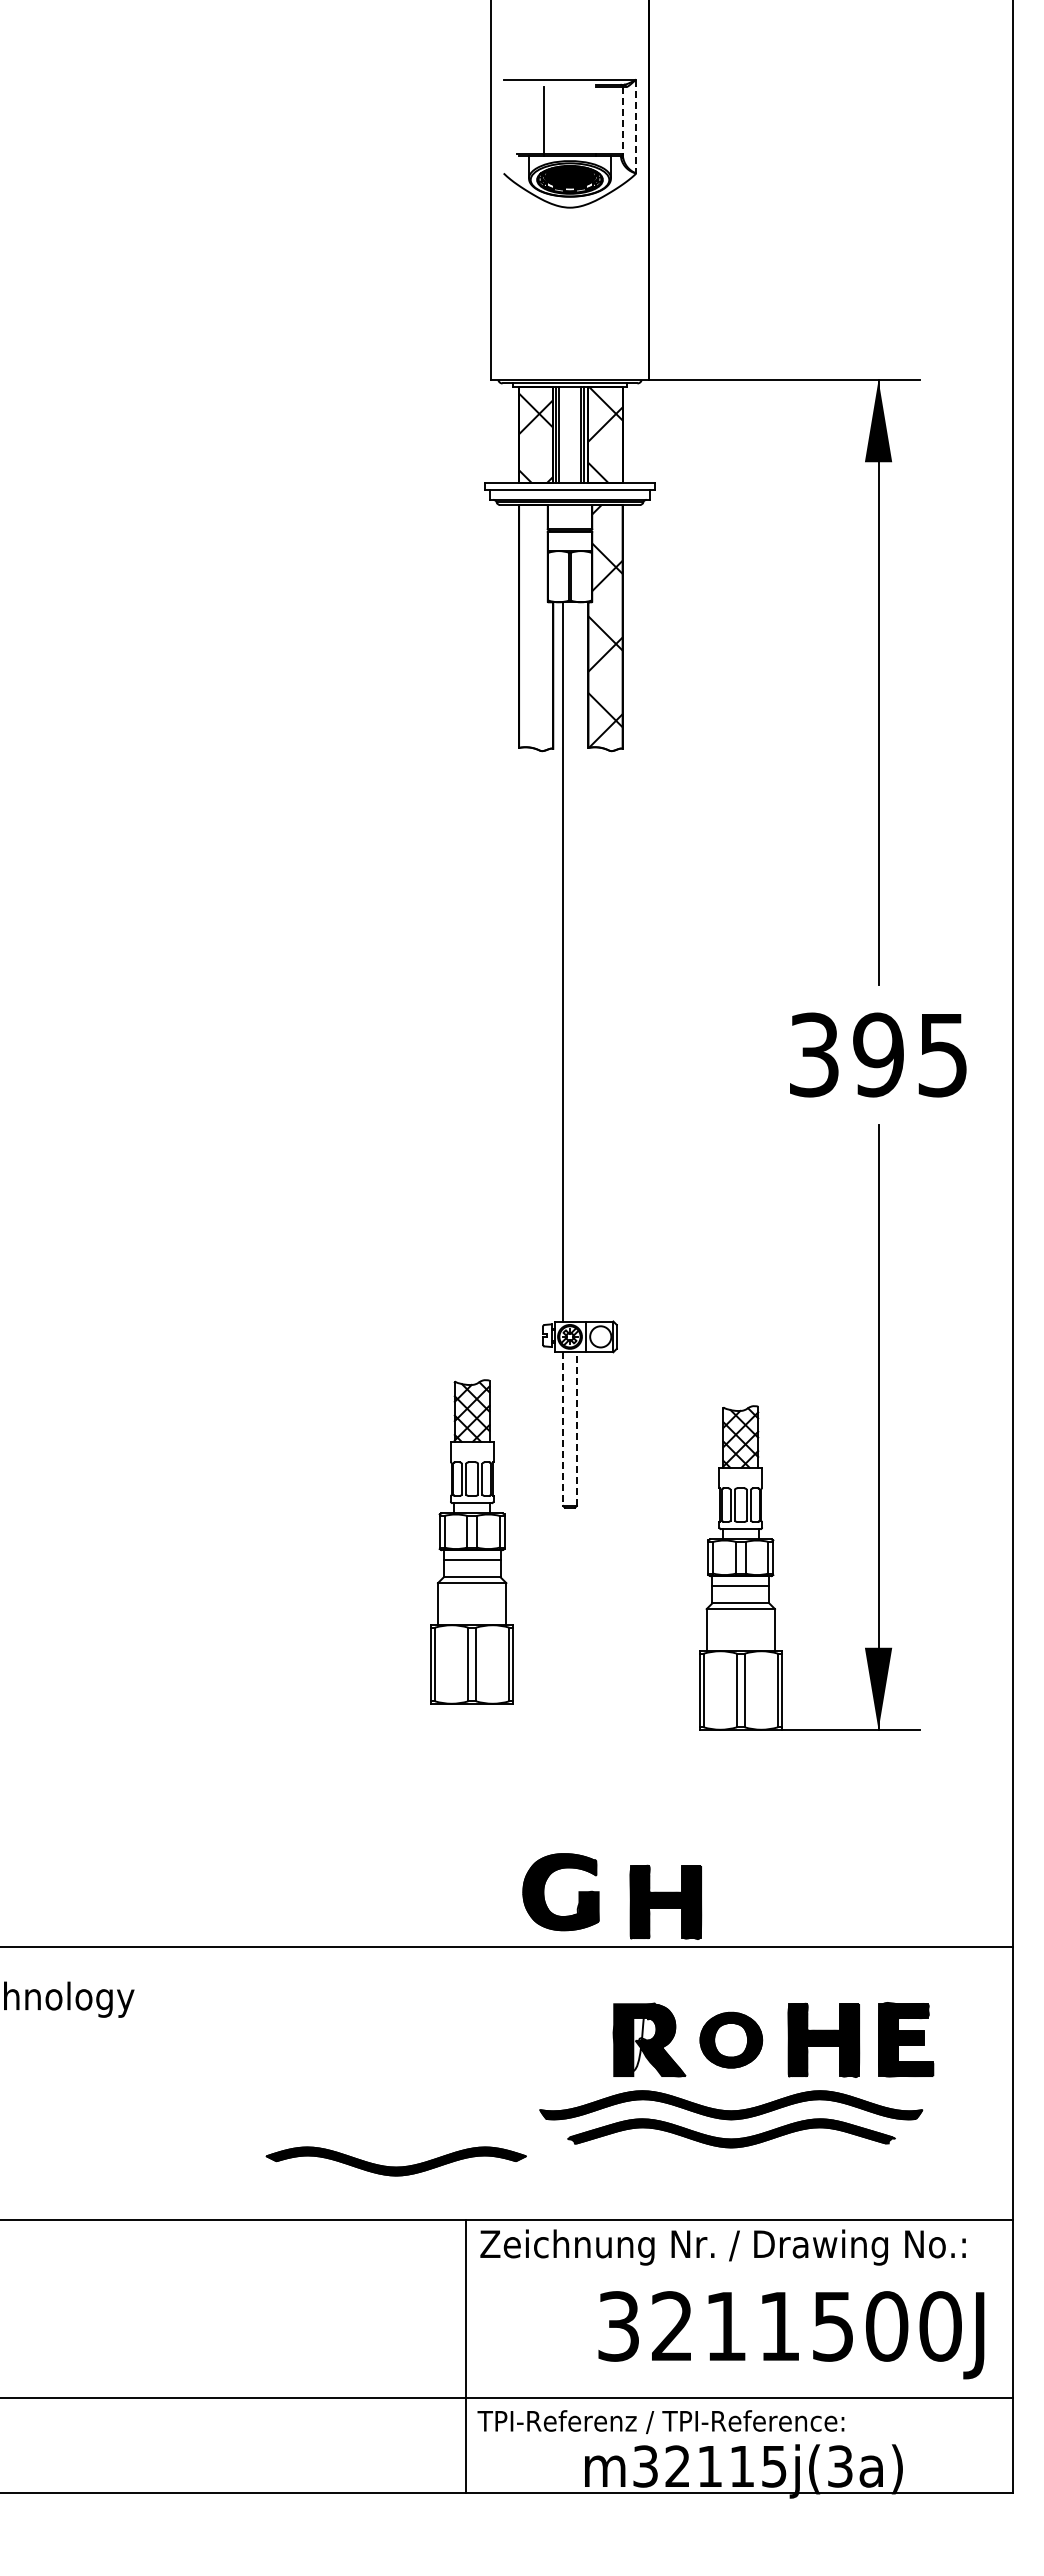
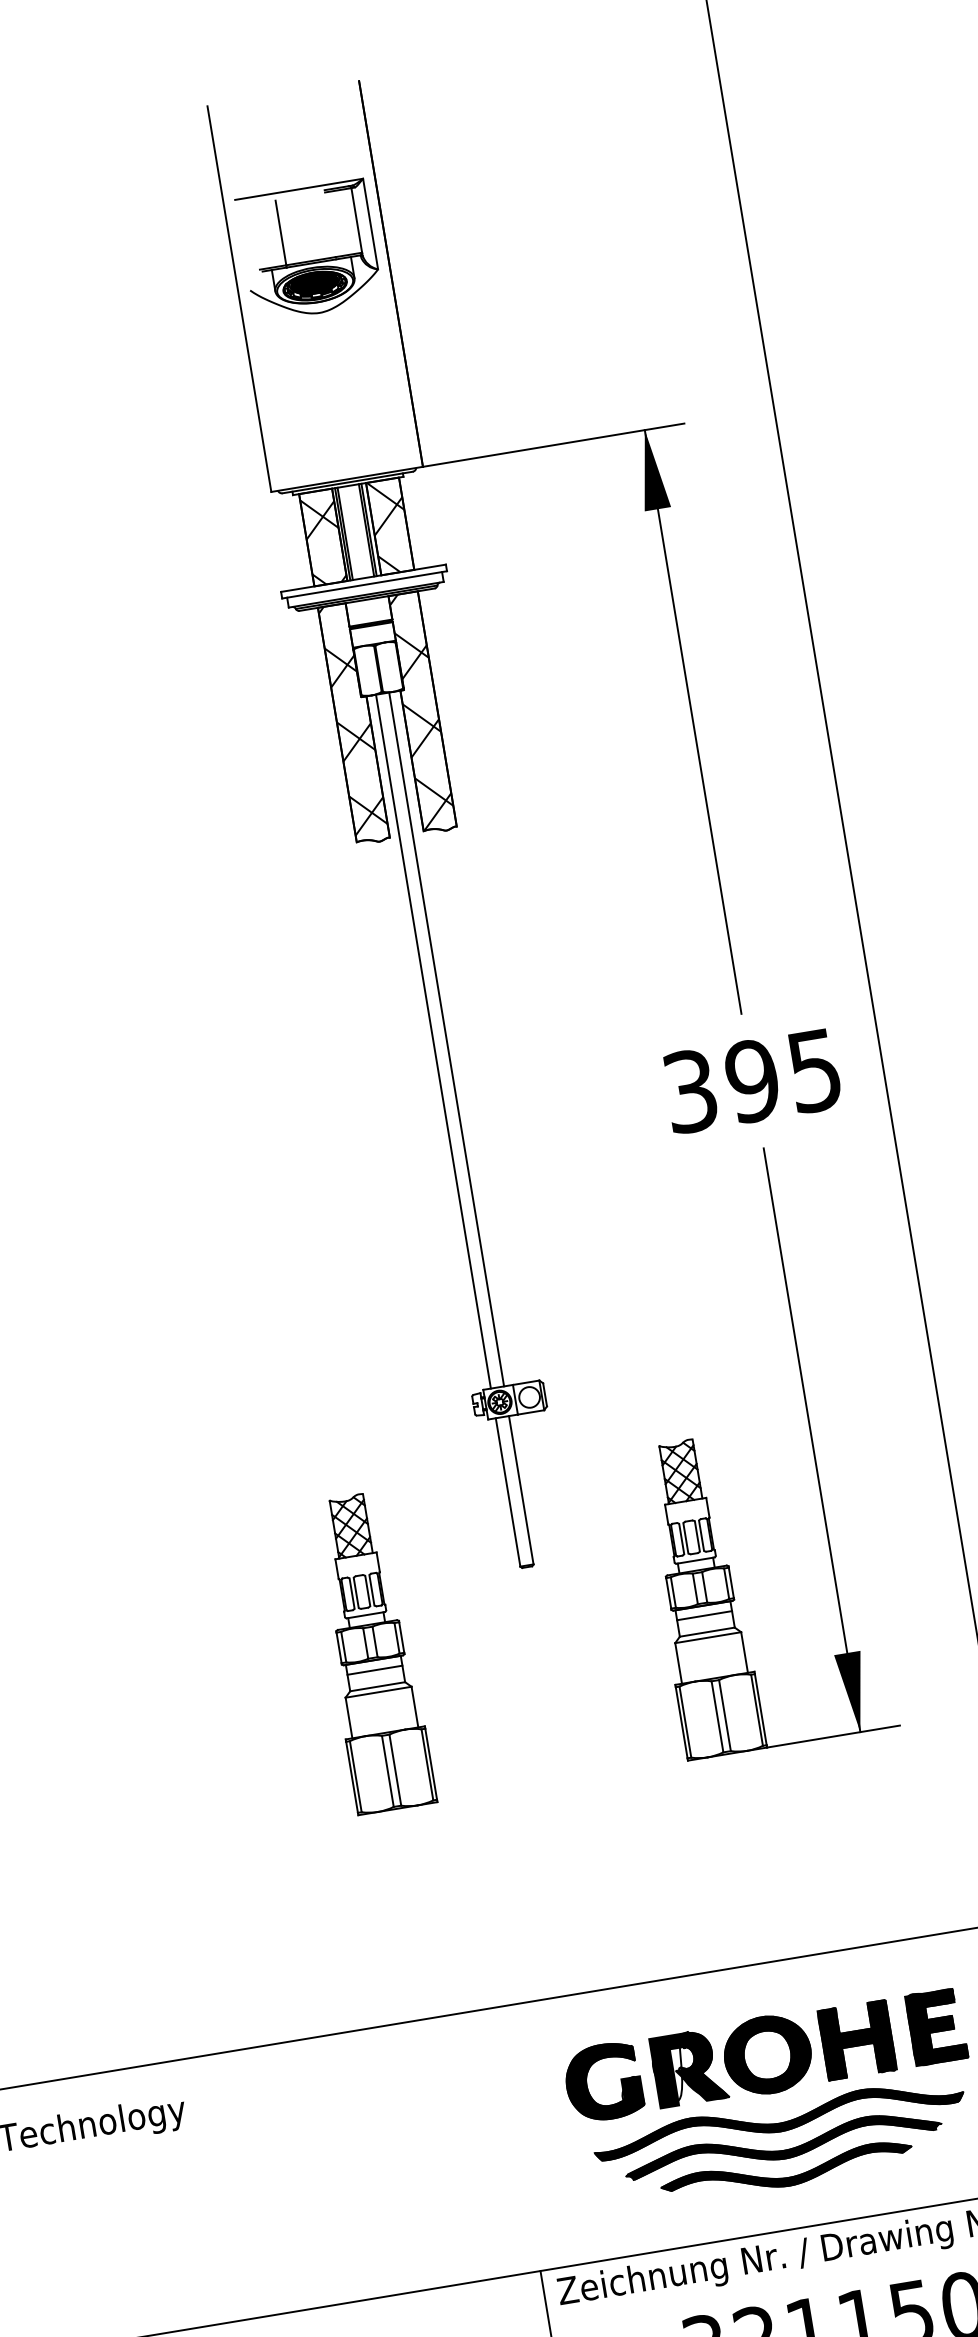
line: (622, 121) -> (356, 221), dashed -> solid
line: (636, 126) -> (370, 223), dashed -> solid
hatch: (536, 622) -> (353, 718), added
line: (576, 961) -> (446, 1039), added
line: (563, 1429) -> (508, 1492), dashed -> solid
line: (576, 1429) -> (521, 1490), dashed -> solid
part: (471, 1541) -> (371, 1652), moved
part: (544, 1892) -> (587, 2085), moved
part: (665, 1901) -> (682, 1931), removed
part: (731, 2040) -> (768, 2055), size x1.43
part: (395, 2161) -> (786, 2172), moved

